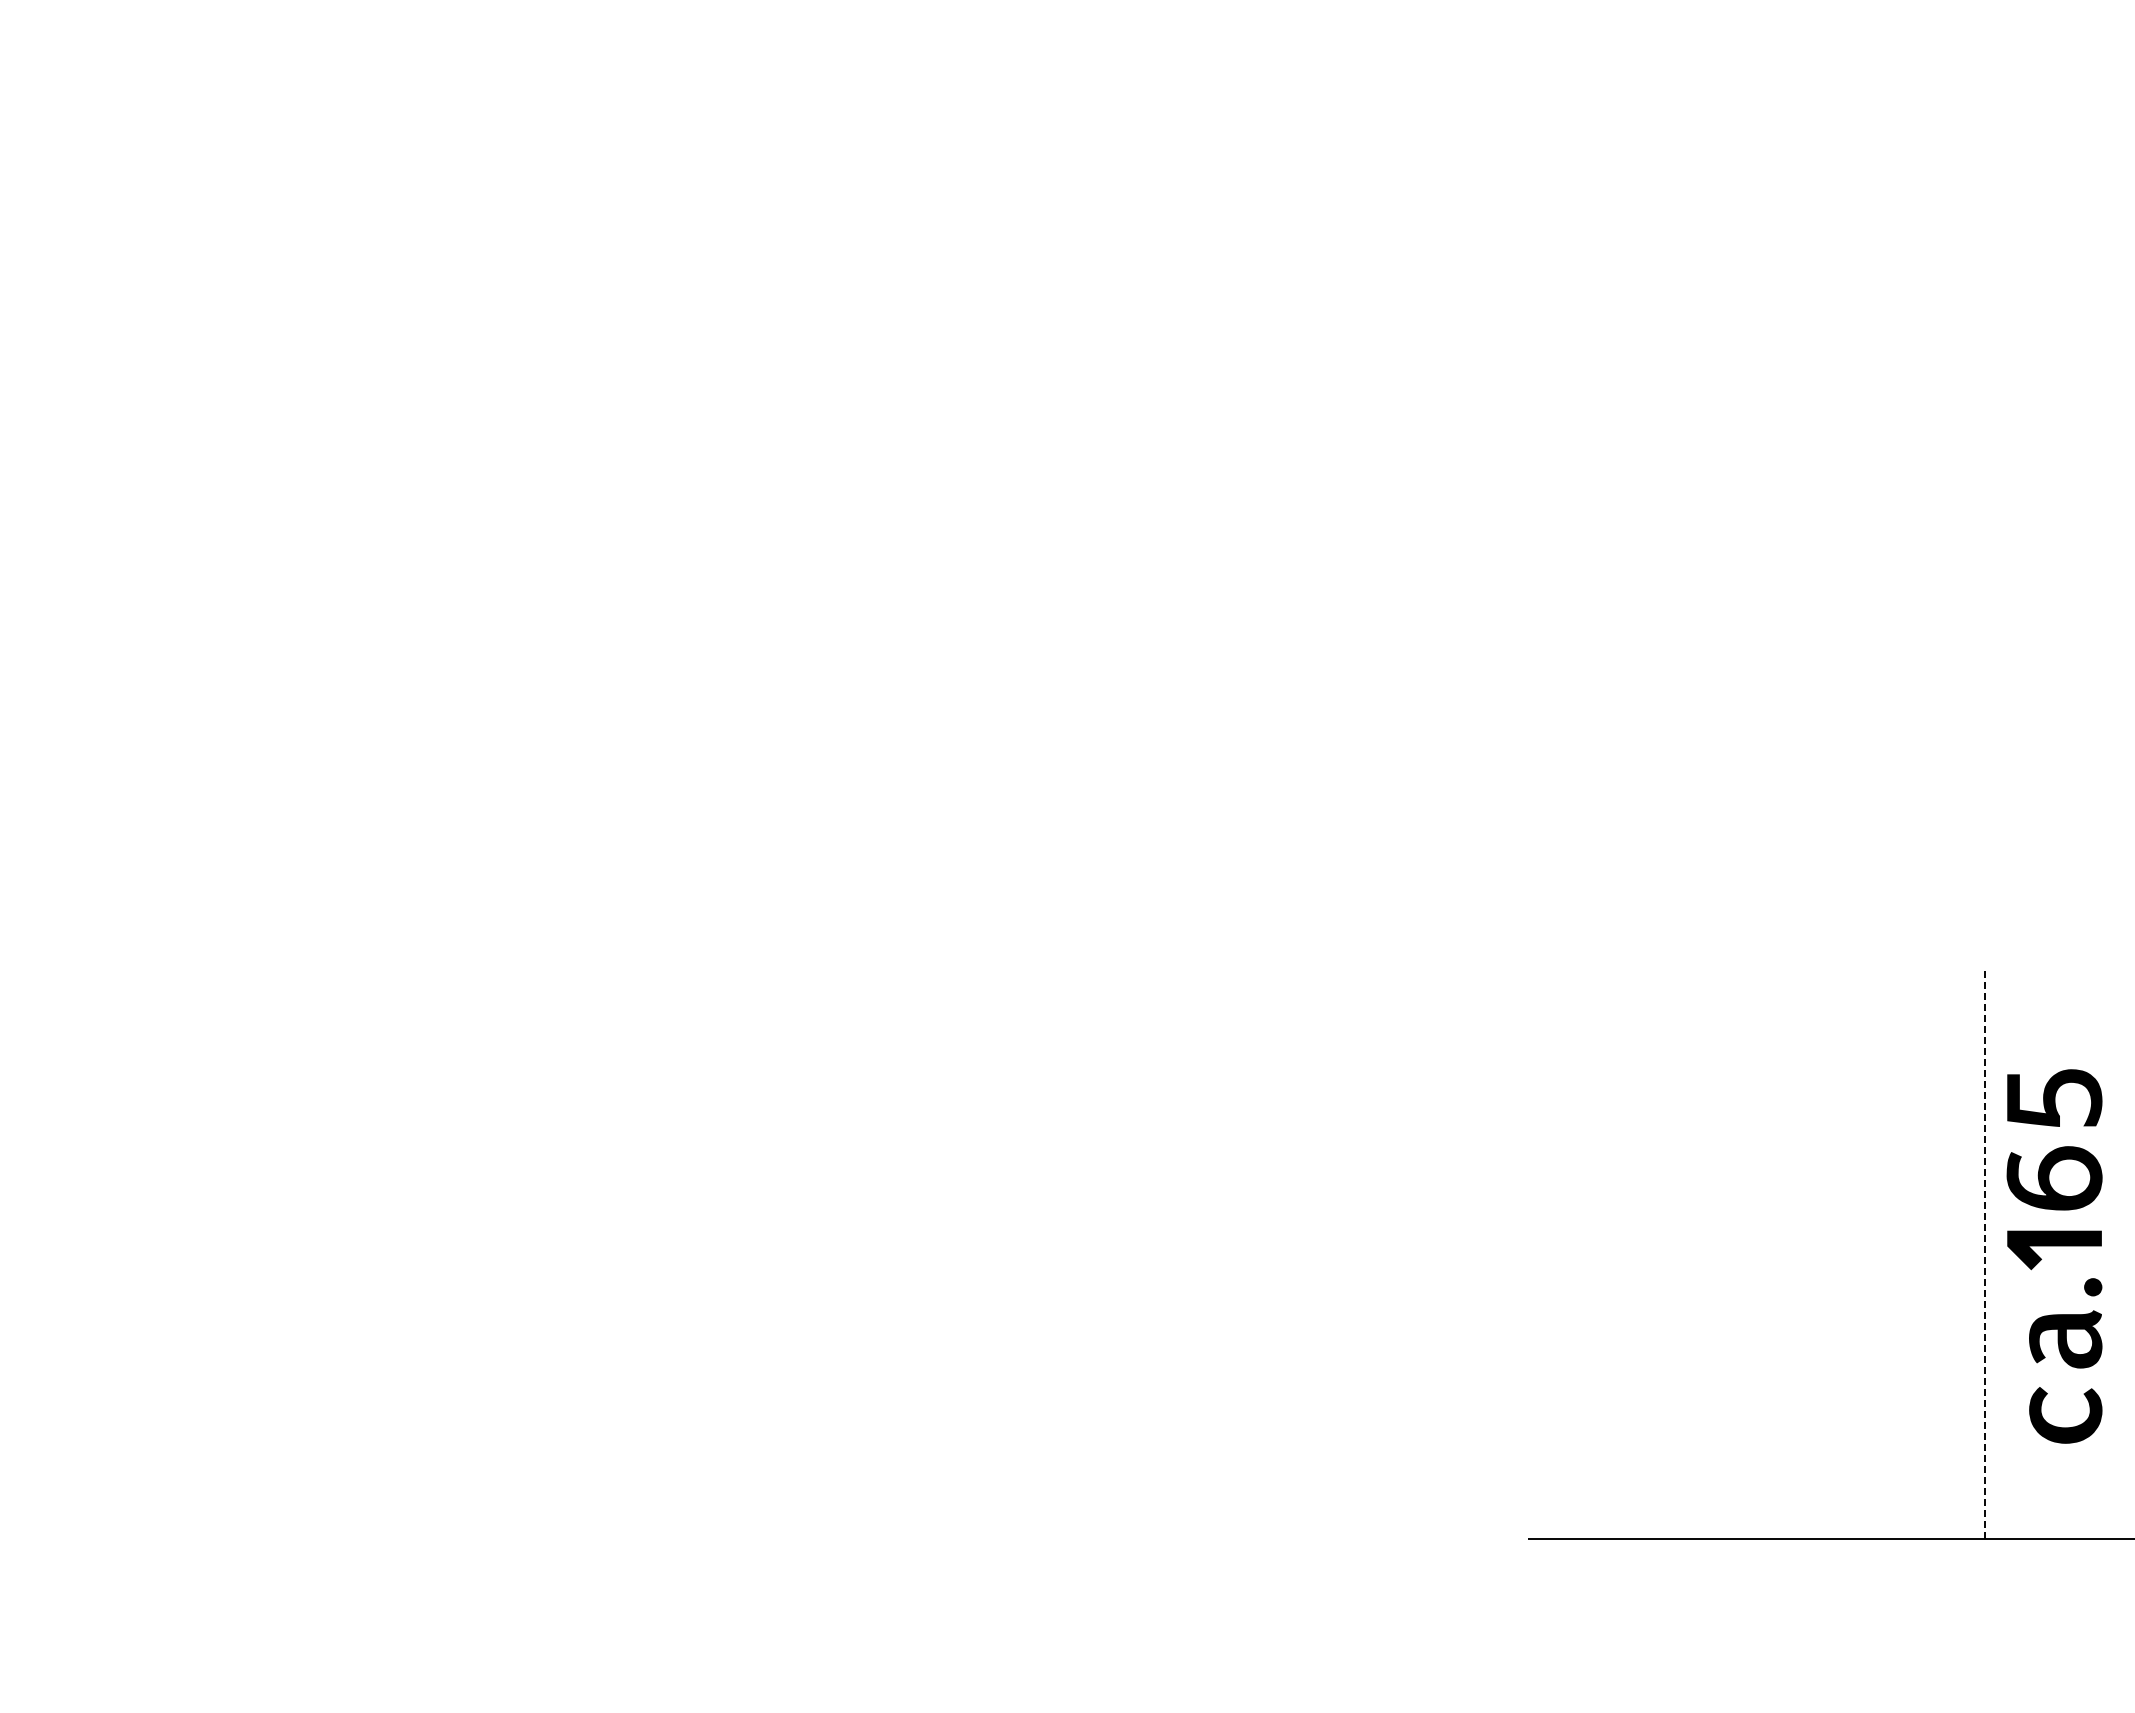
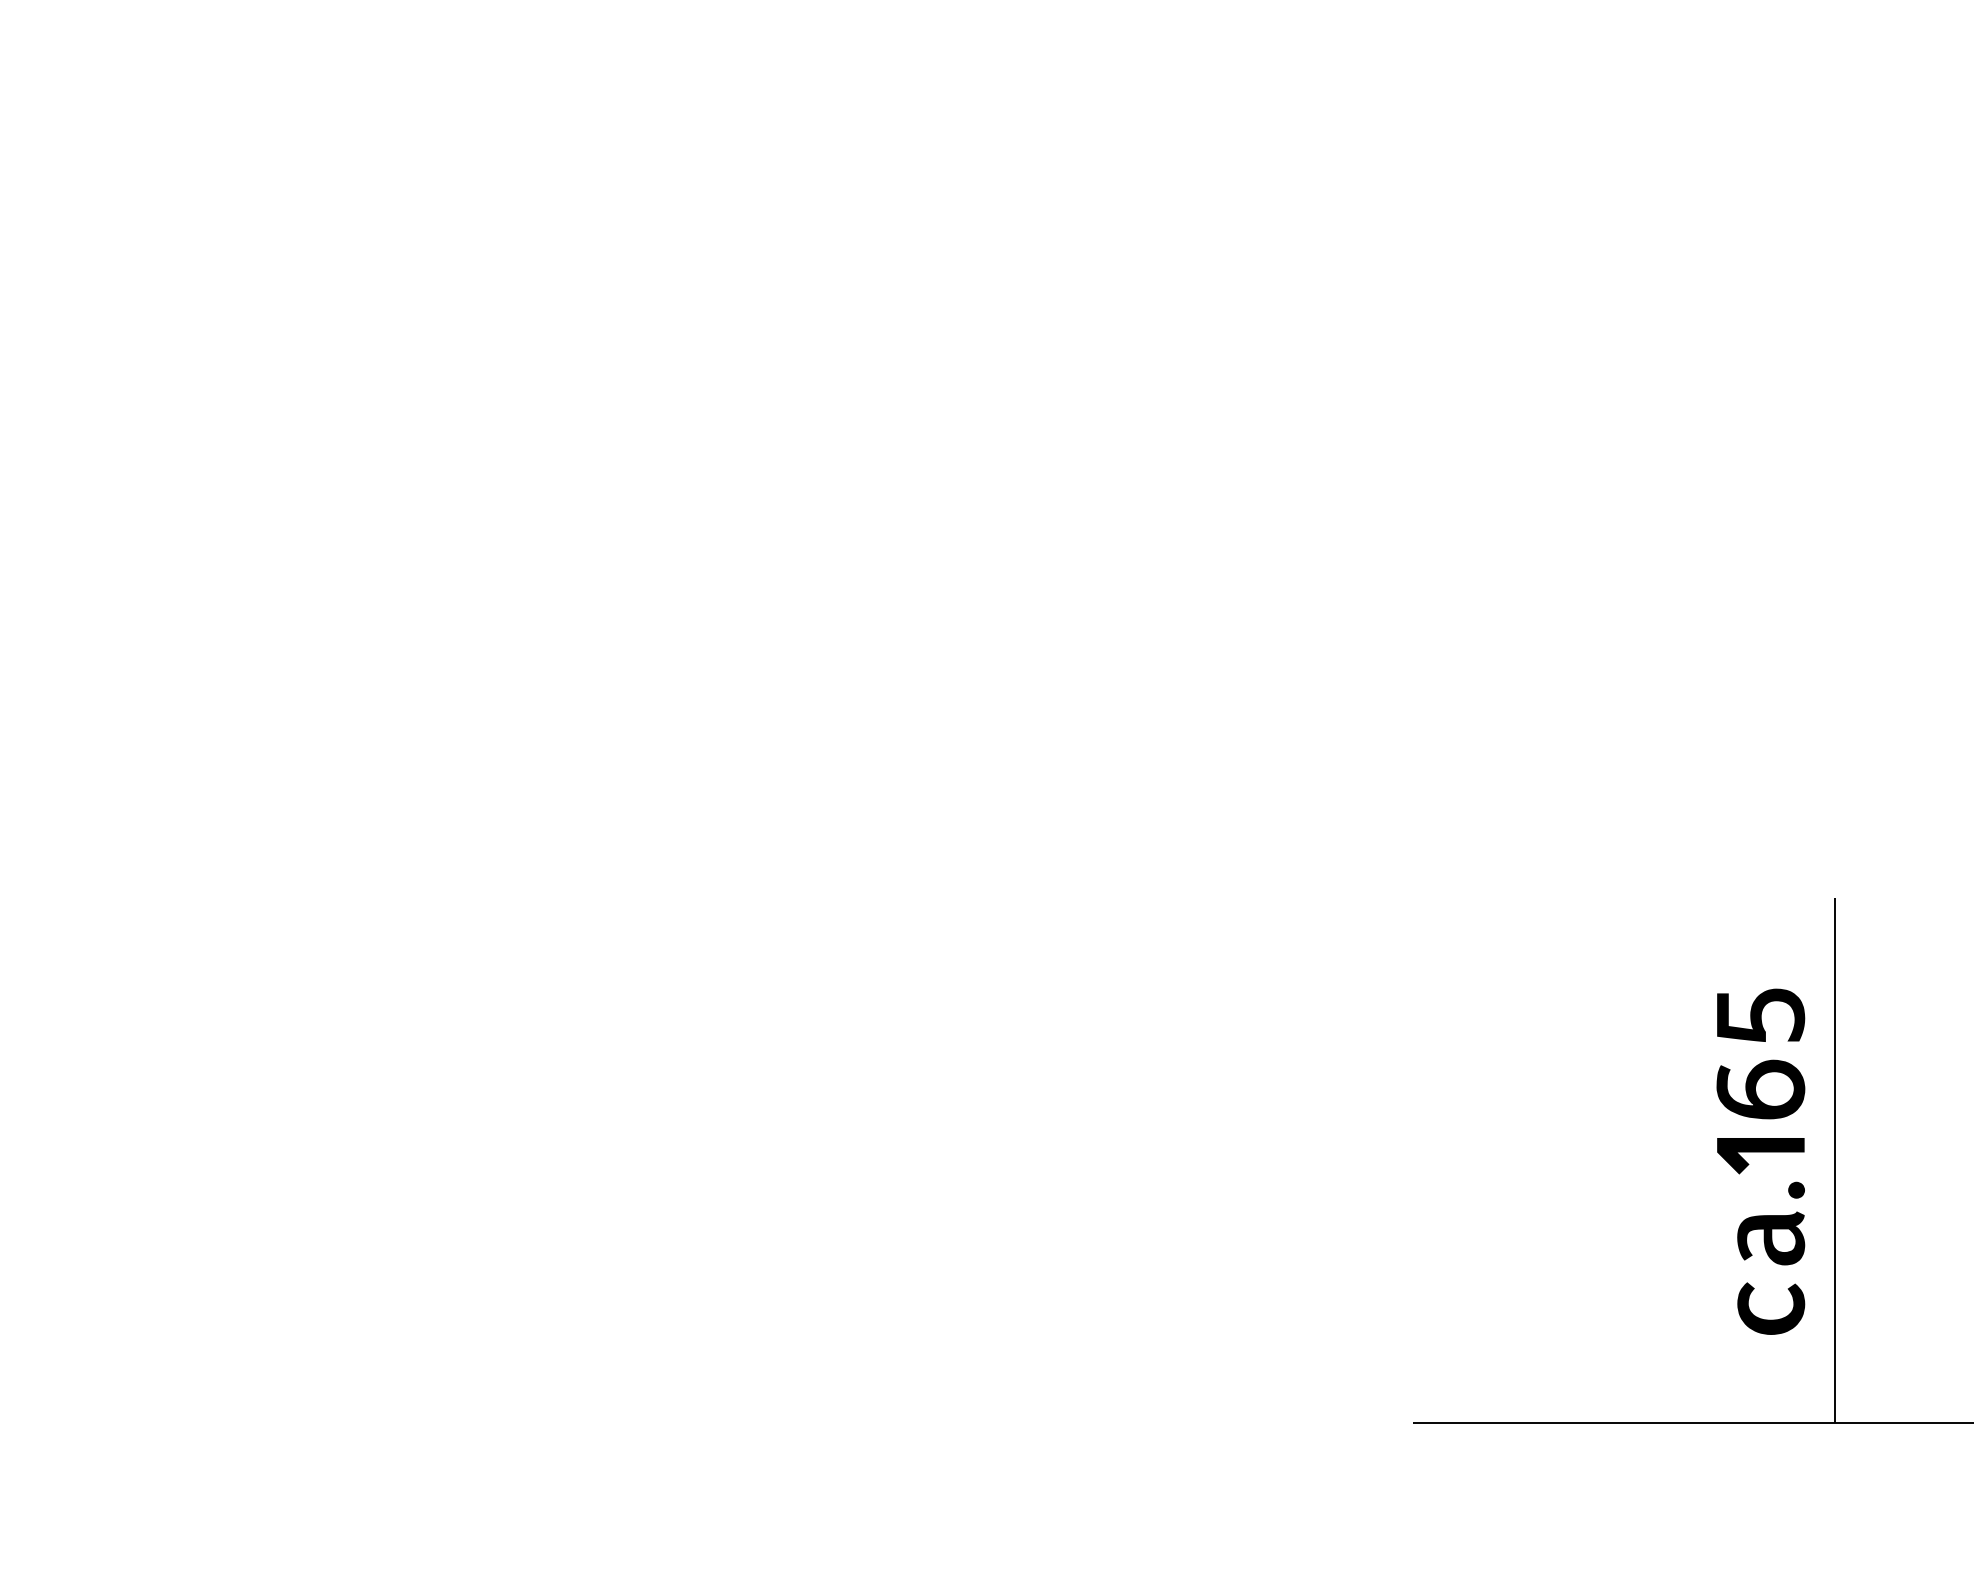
line: (1984, 1255) -> (1834, 1160), dashed -> solid
text: (2054, 1256) -> (1760, 1161), moved

